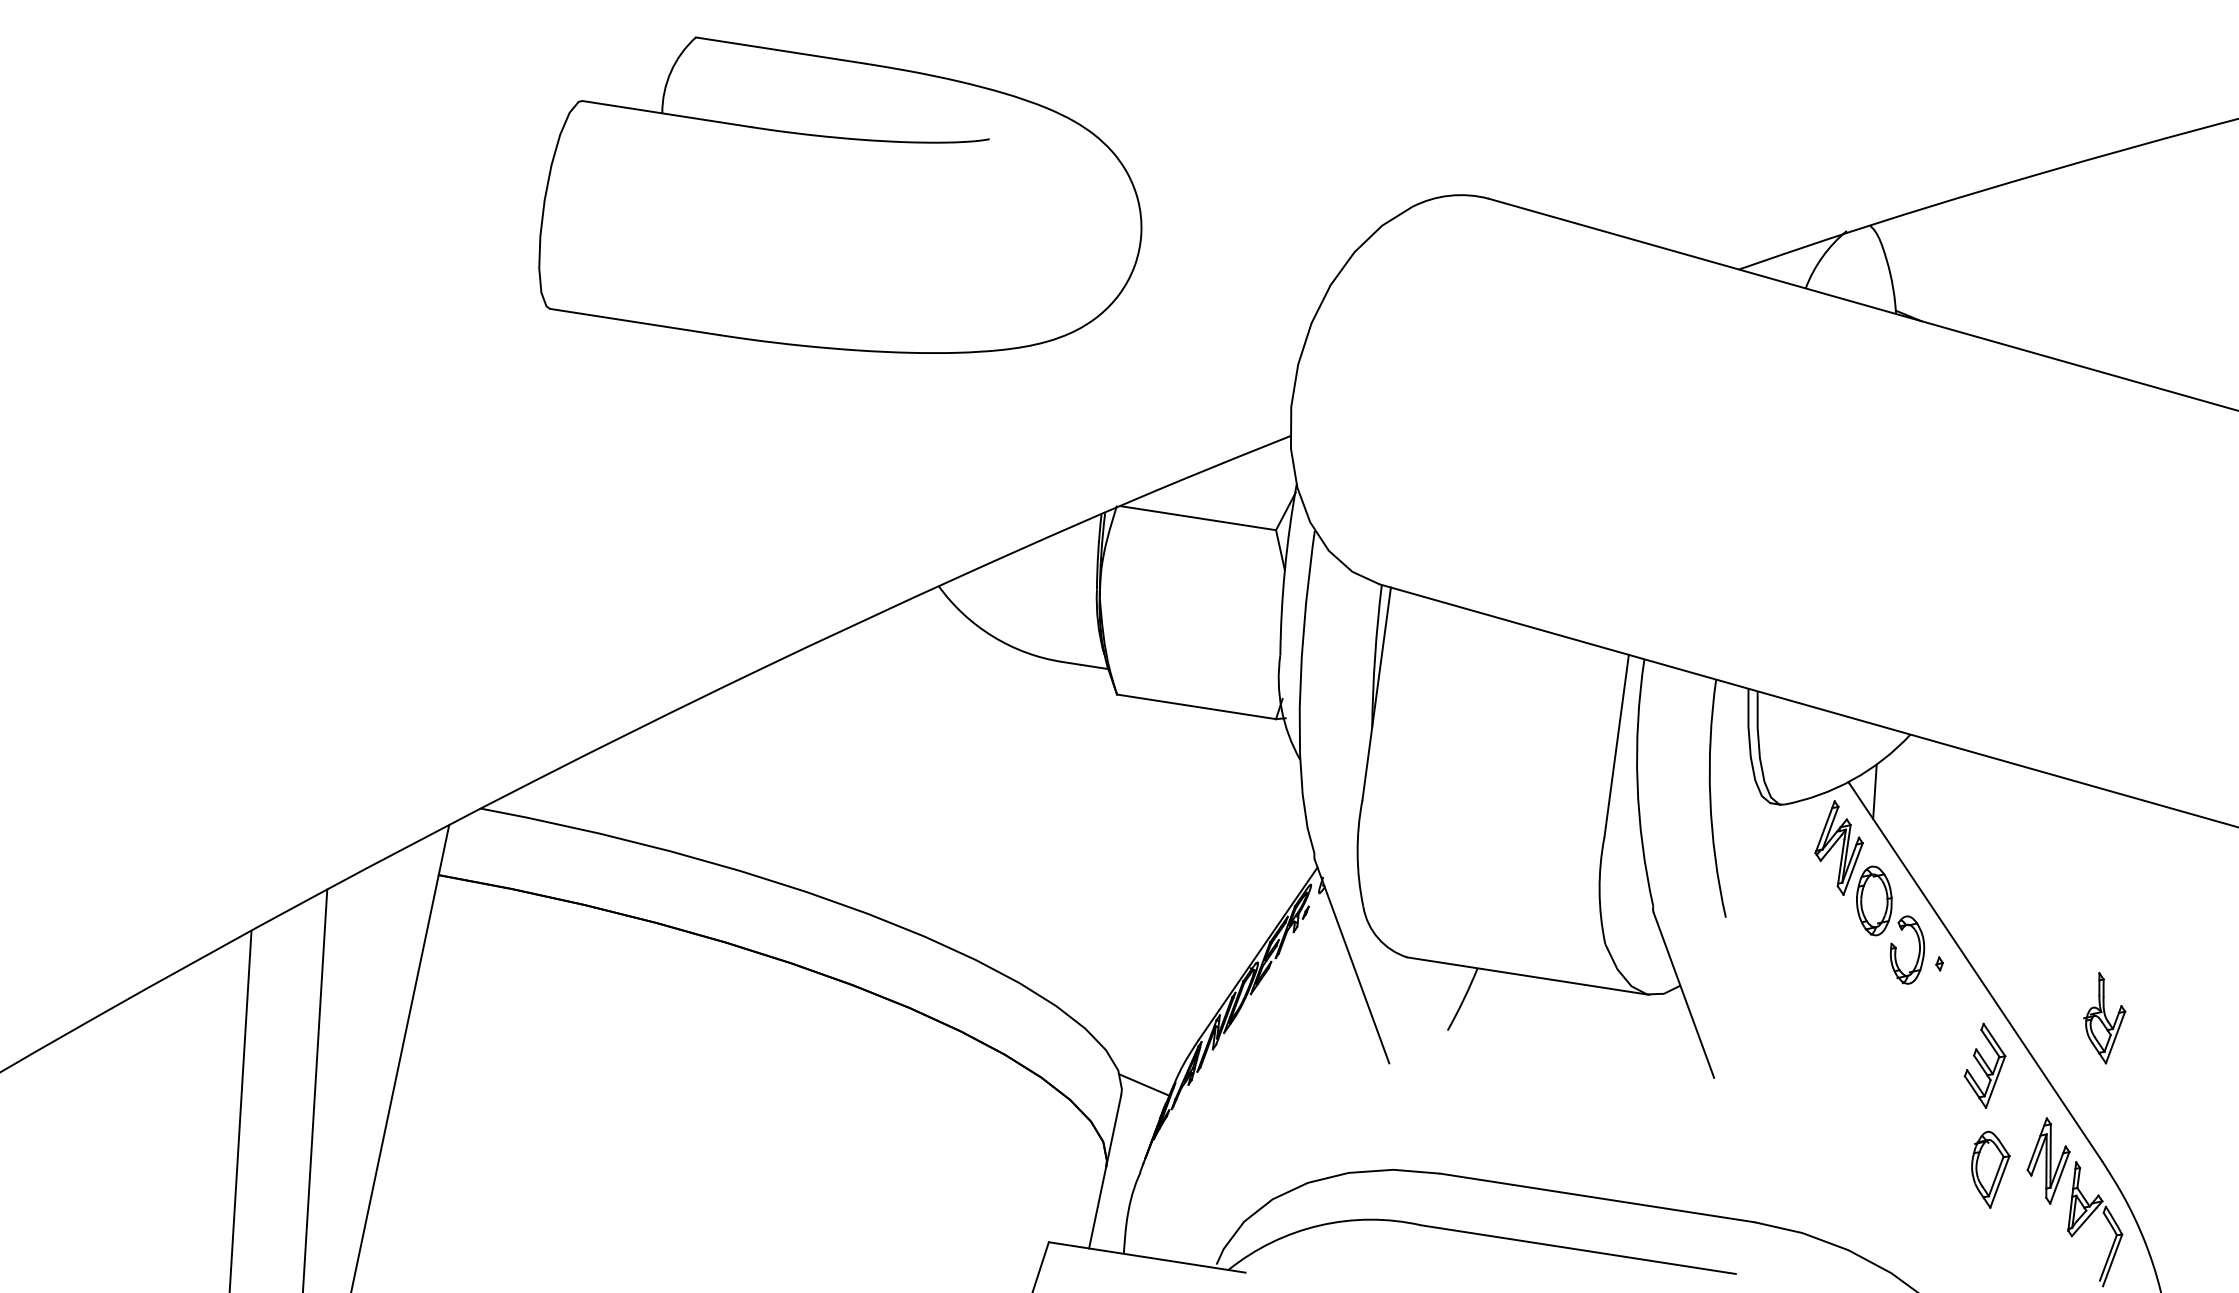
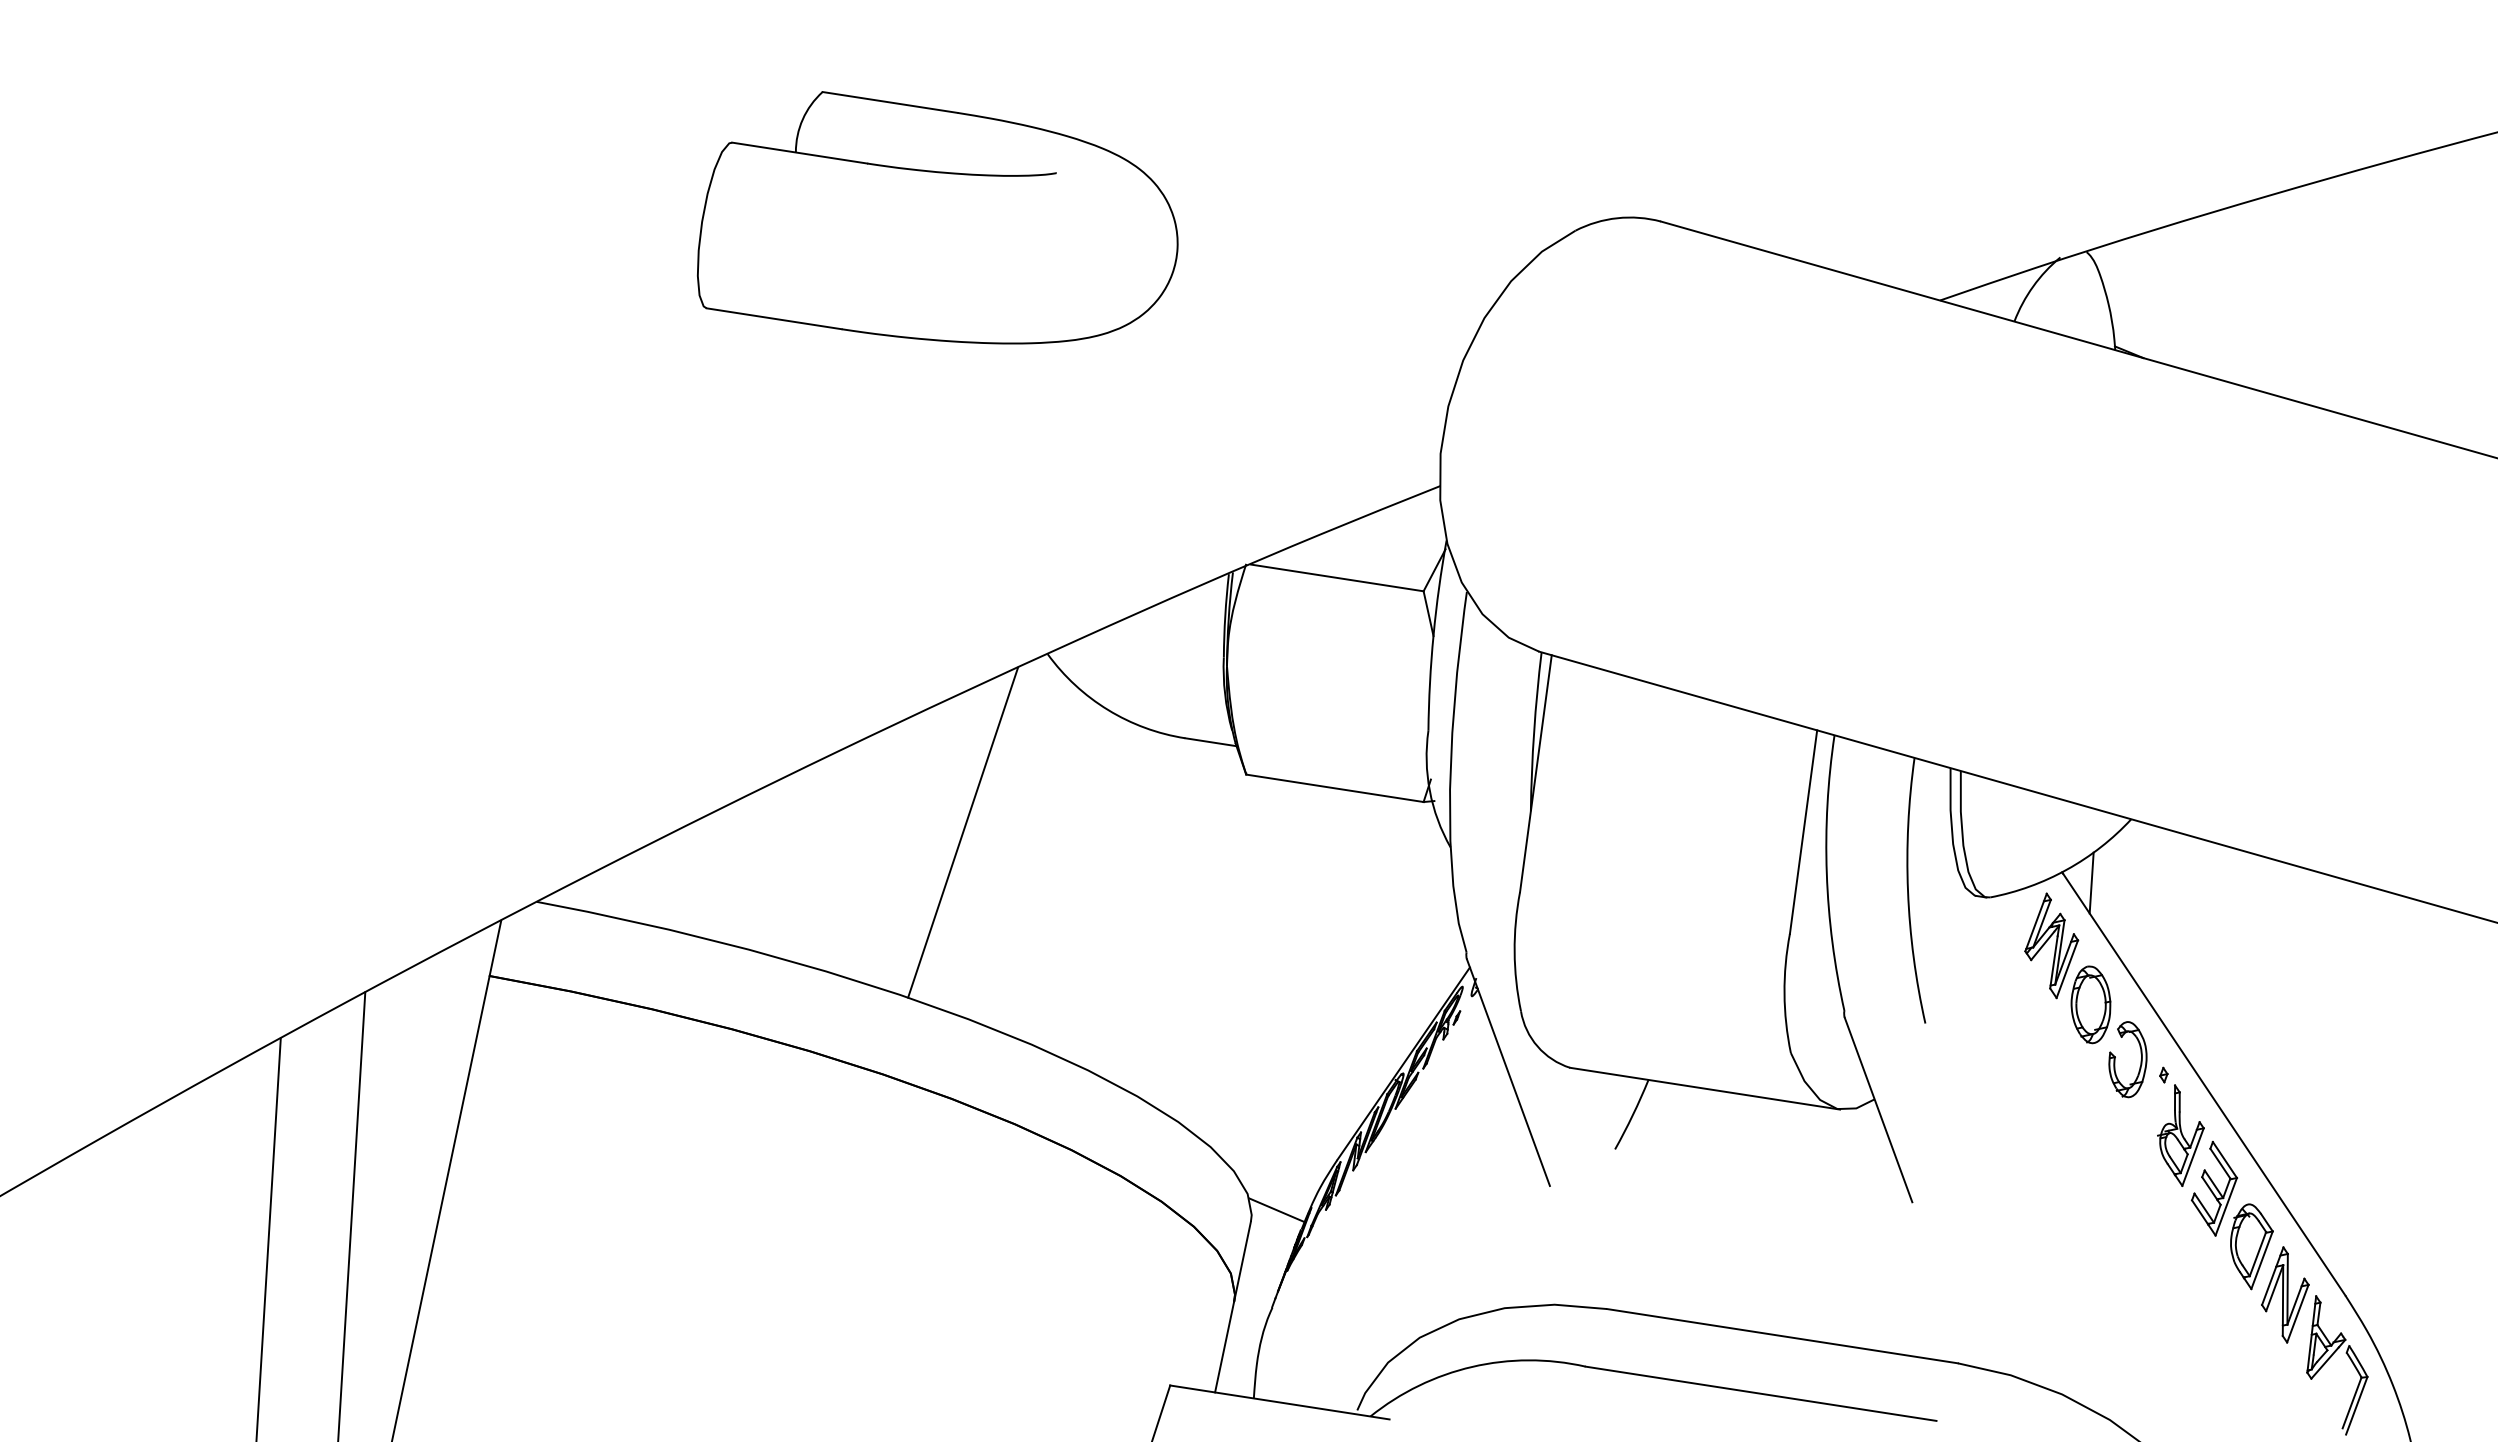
part: (840, 195) -> (937, 217), size x0.71
line: (863, 746) -> (963, 832), added
part: (2104, 1018) -> (2180, 1135), moved
part: (1990, 1169) -> (2251, 1246), moved

